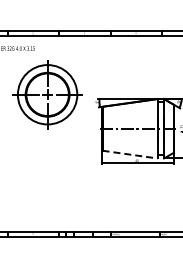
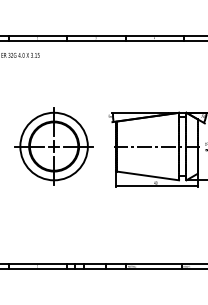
part: (47, 94) -> (53, 146), moved
line: (130, 154) -> (148, 175), dashed -> solid

